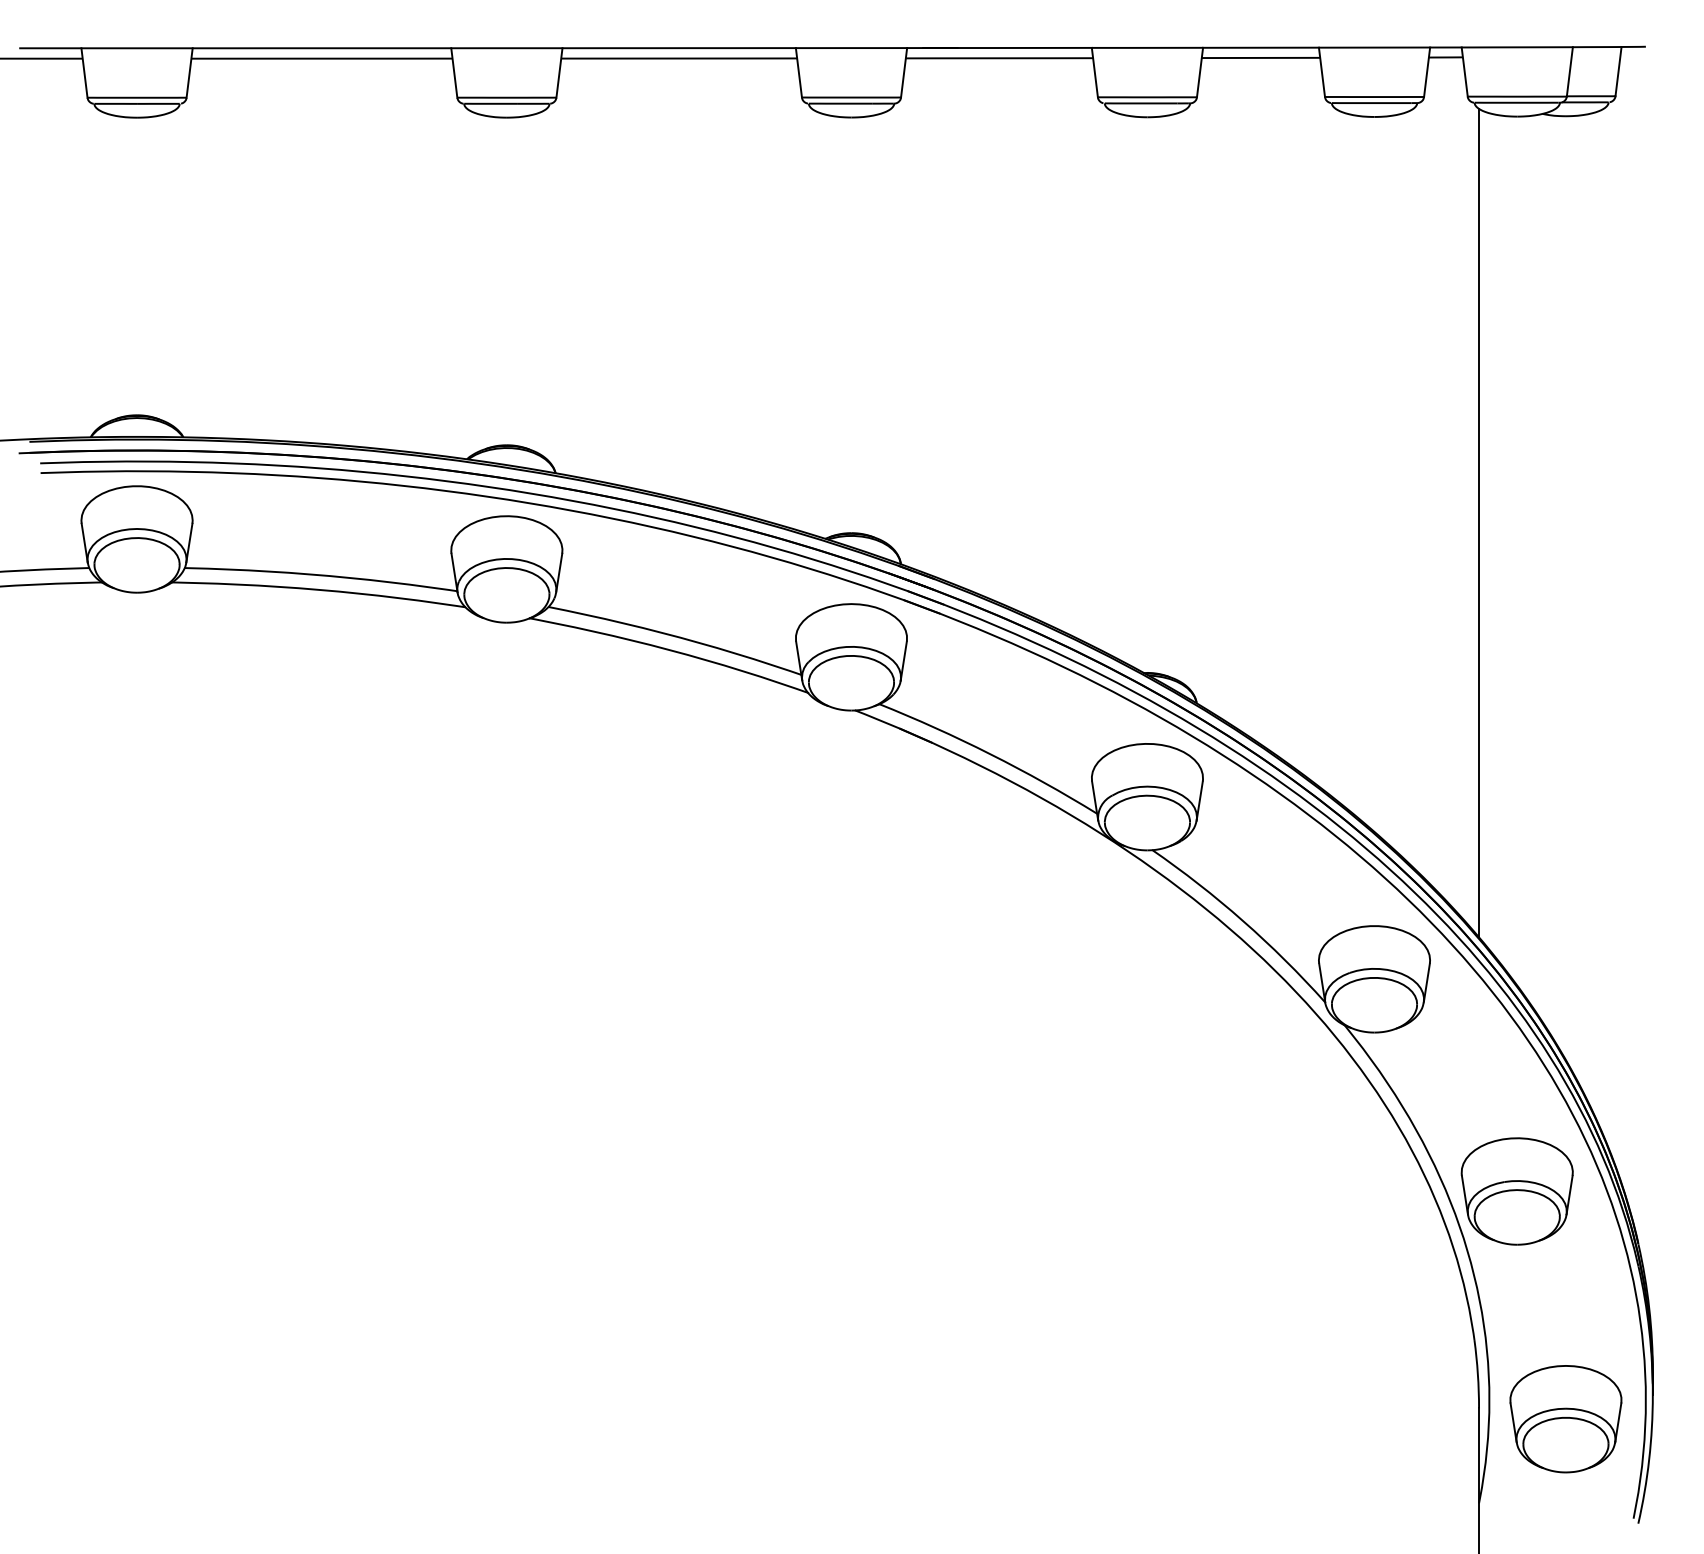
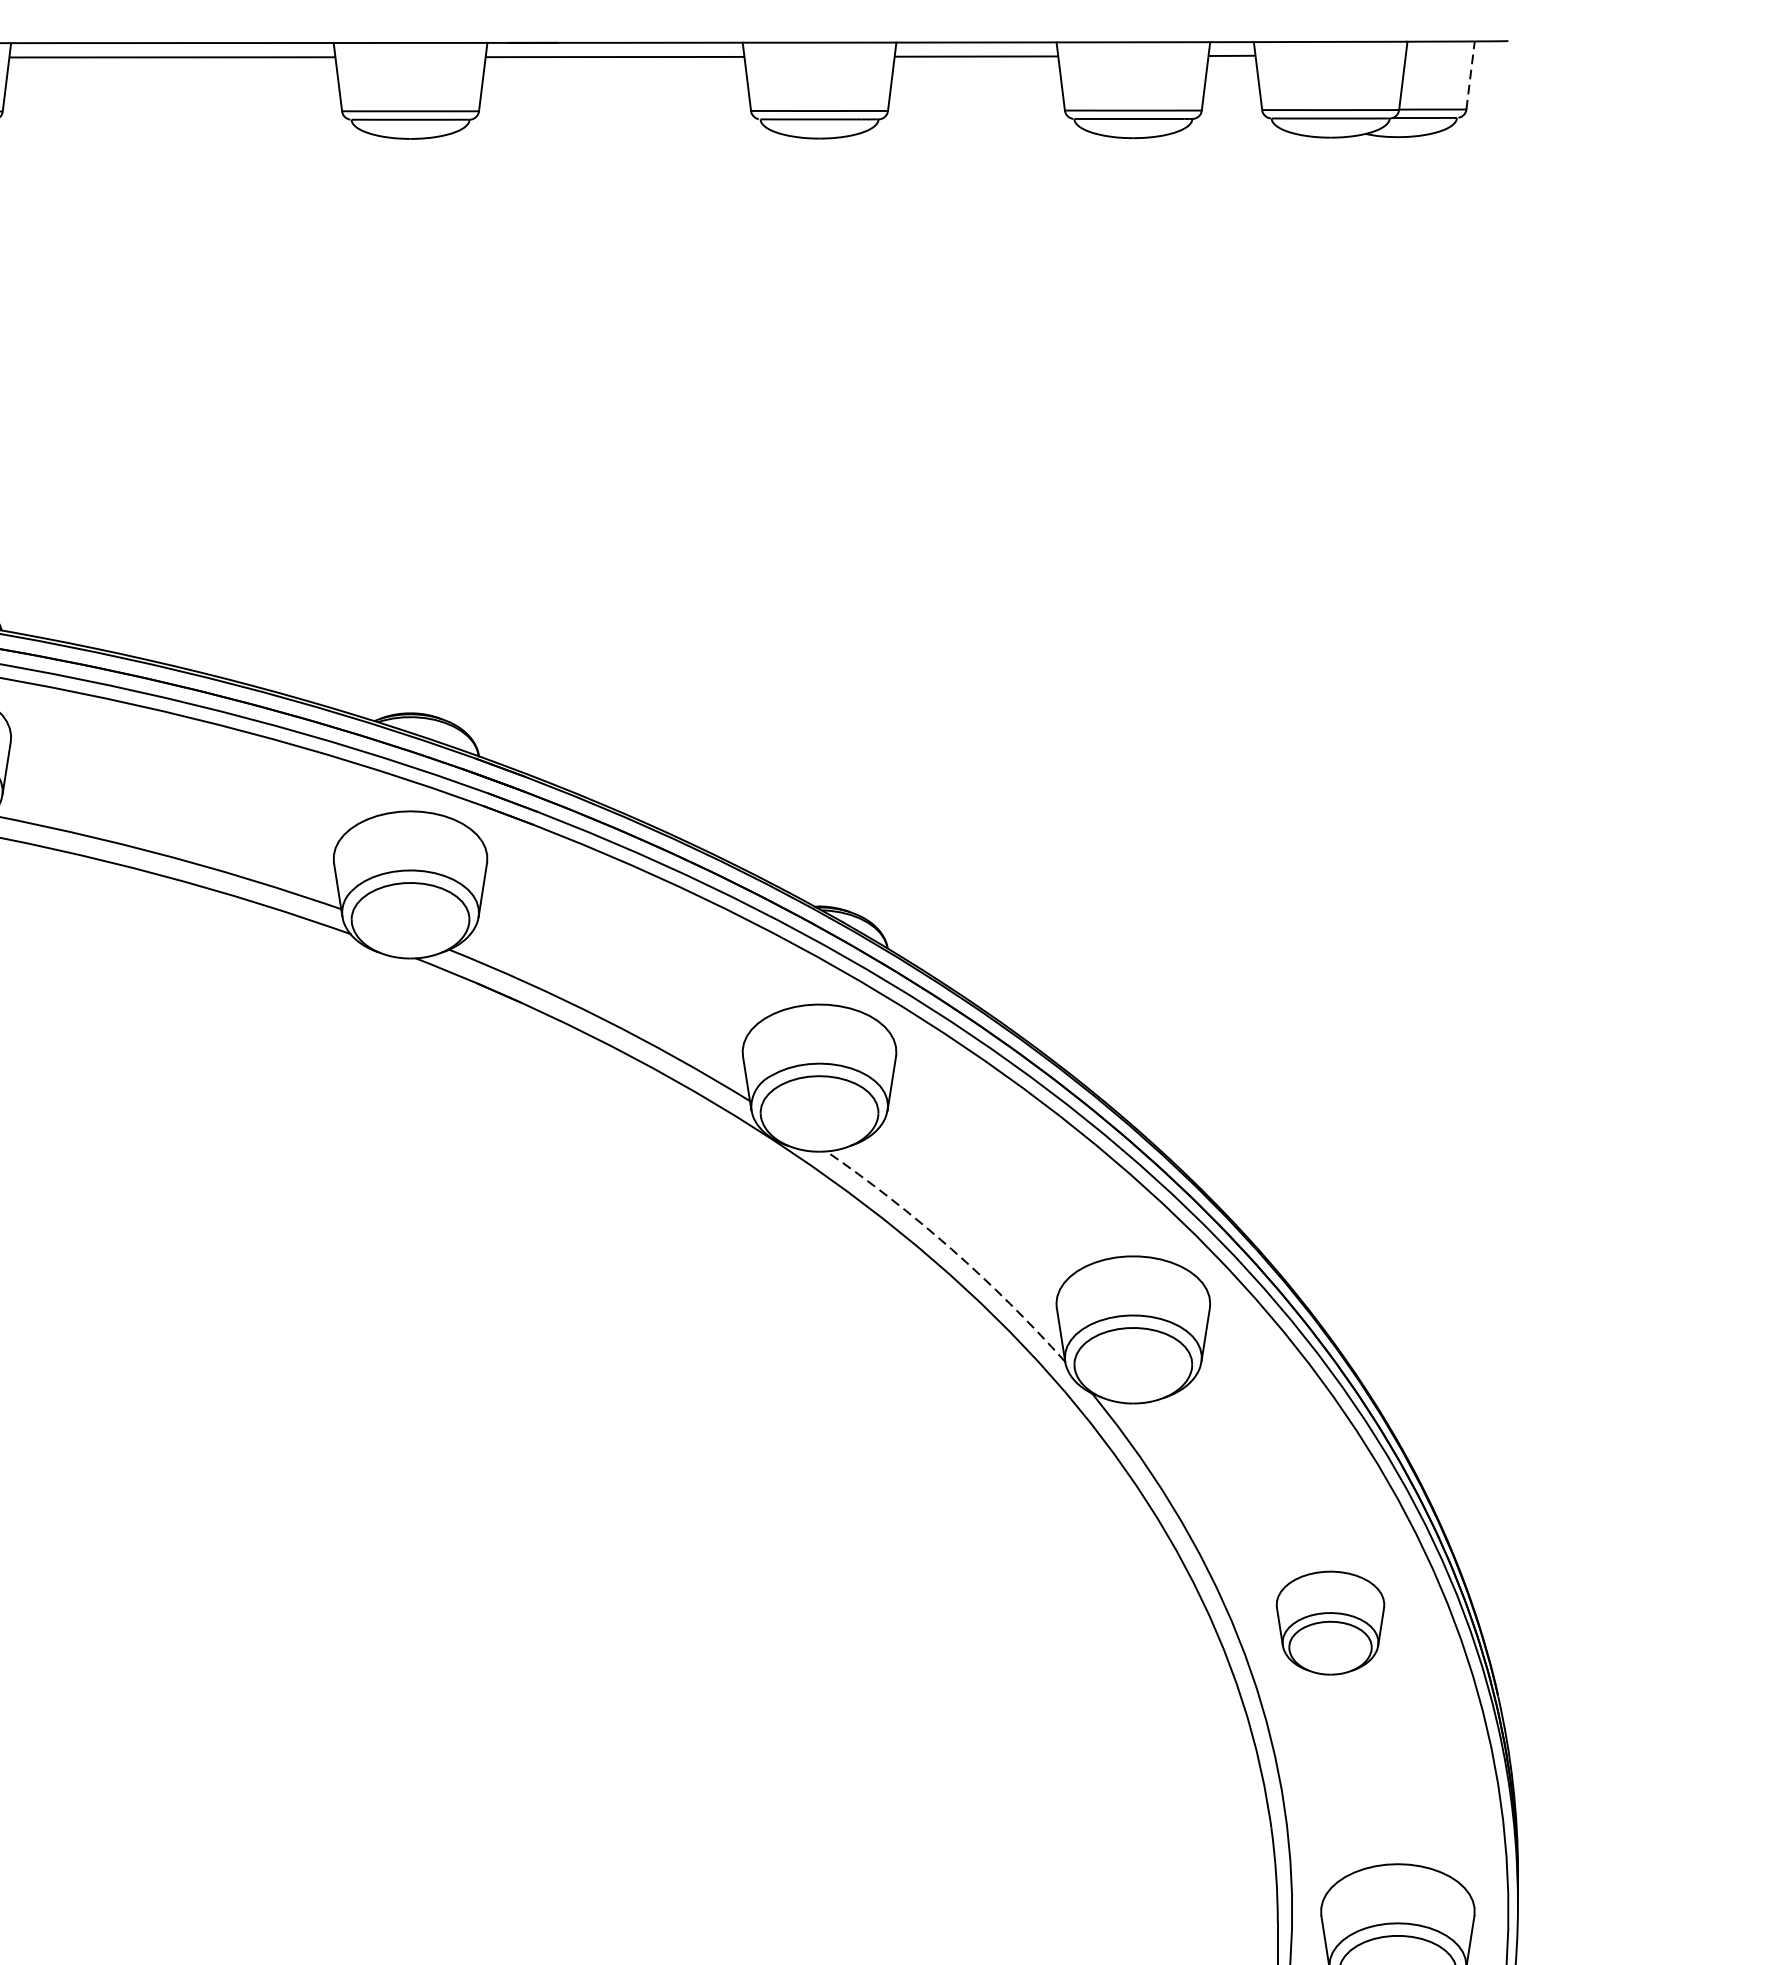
line: (1618, 71) -> (1470, 75), solid -> dashed
line: (1479, 522) -> (1278, 698), removed
arc: (1243, 920) -> (952, 1248), solid -> dashed
part: (1516, 1191) -> (1329, 1623), size x0.7

